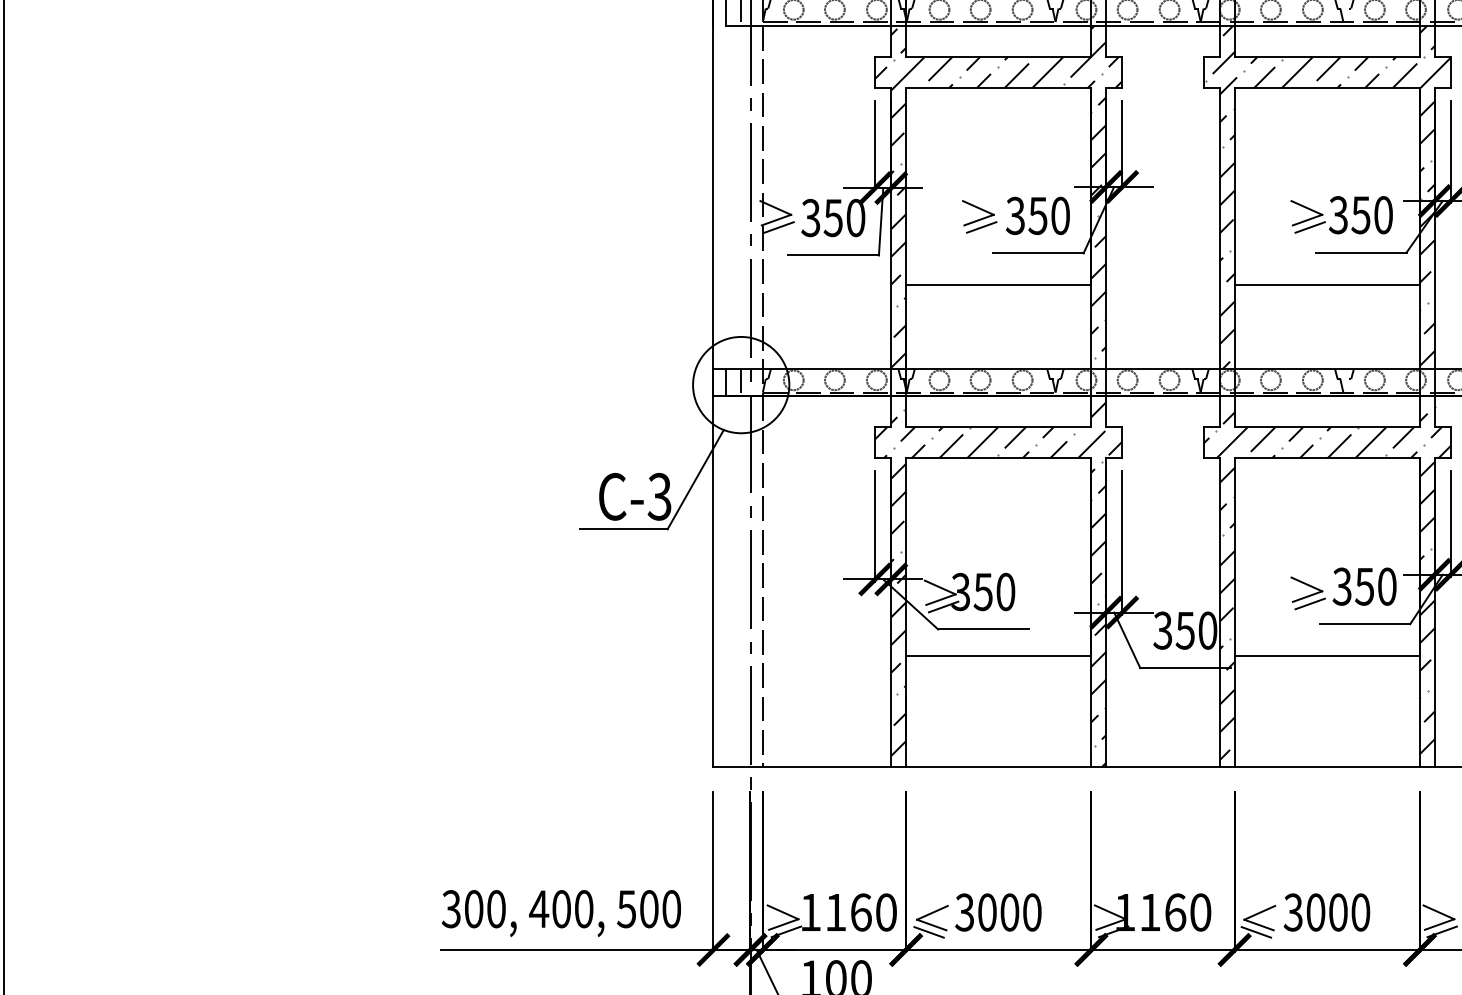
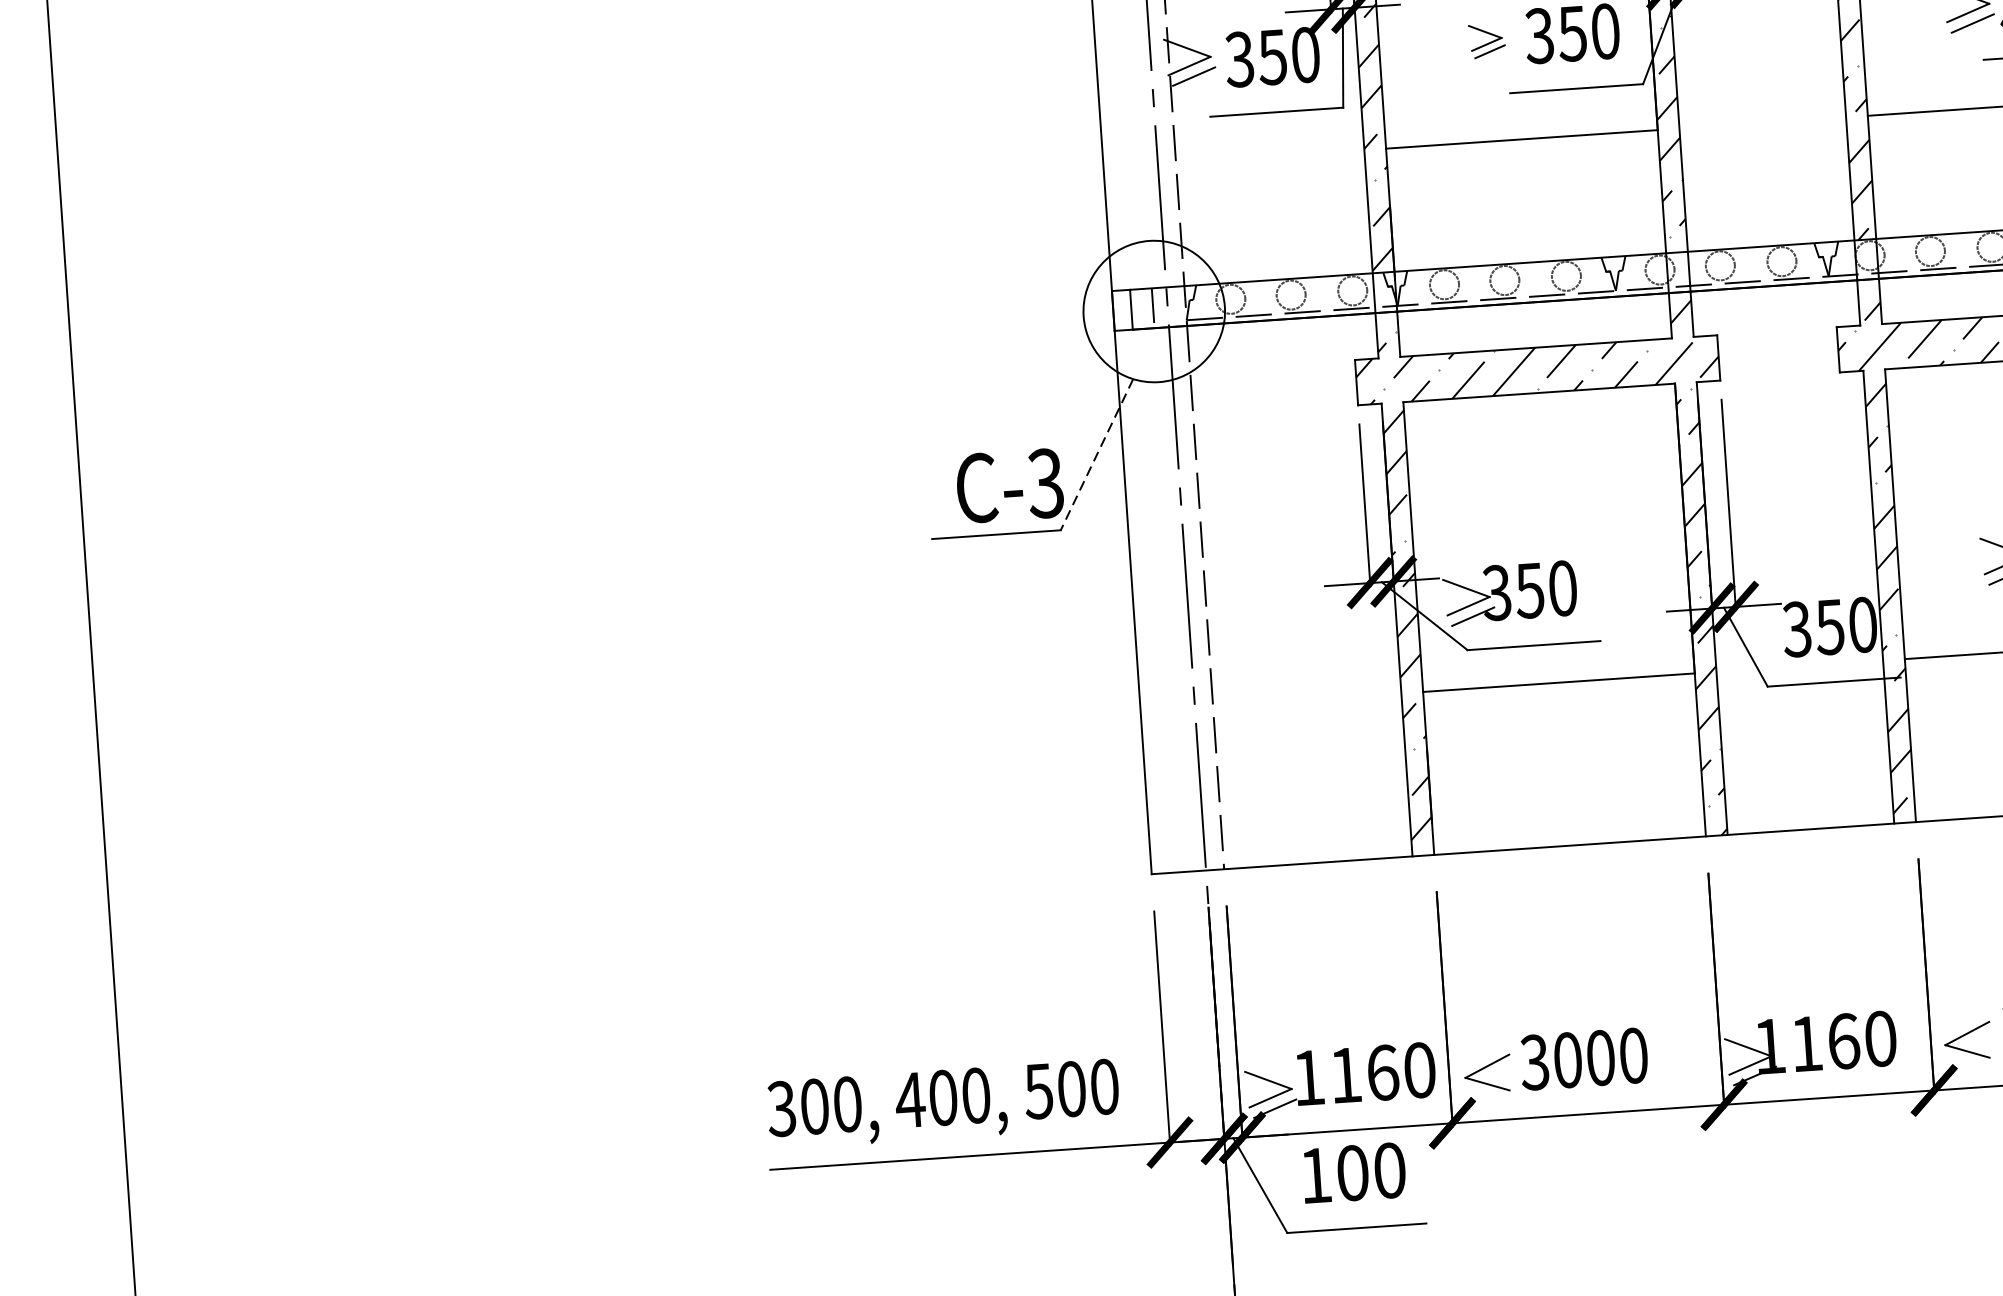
part: (979, 216) -> (1486, 40), size x0.7
line: (695, 480) -> (1096, 455), solid -> dashed
line: (928, 932) -> (1483, 1095), removed
line: (1256, 932) -> (1964, 1062), removed

